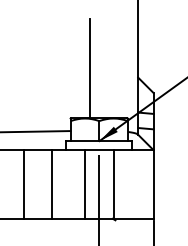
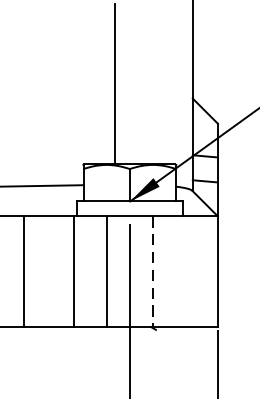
line: (24, 184) -> (24, 271), moved
line: (52, 184) -> (75, 271), moved
line: (113, 185) -> (152, 273), solid -> dashed

